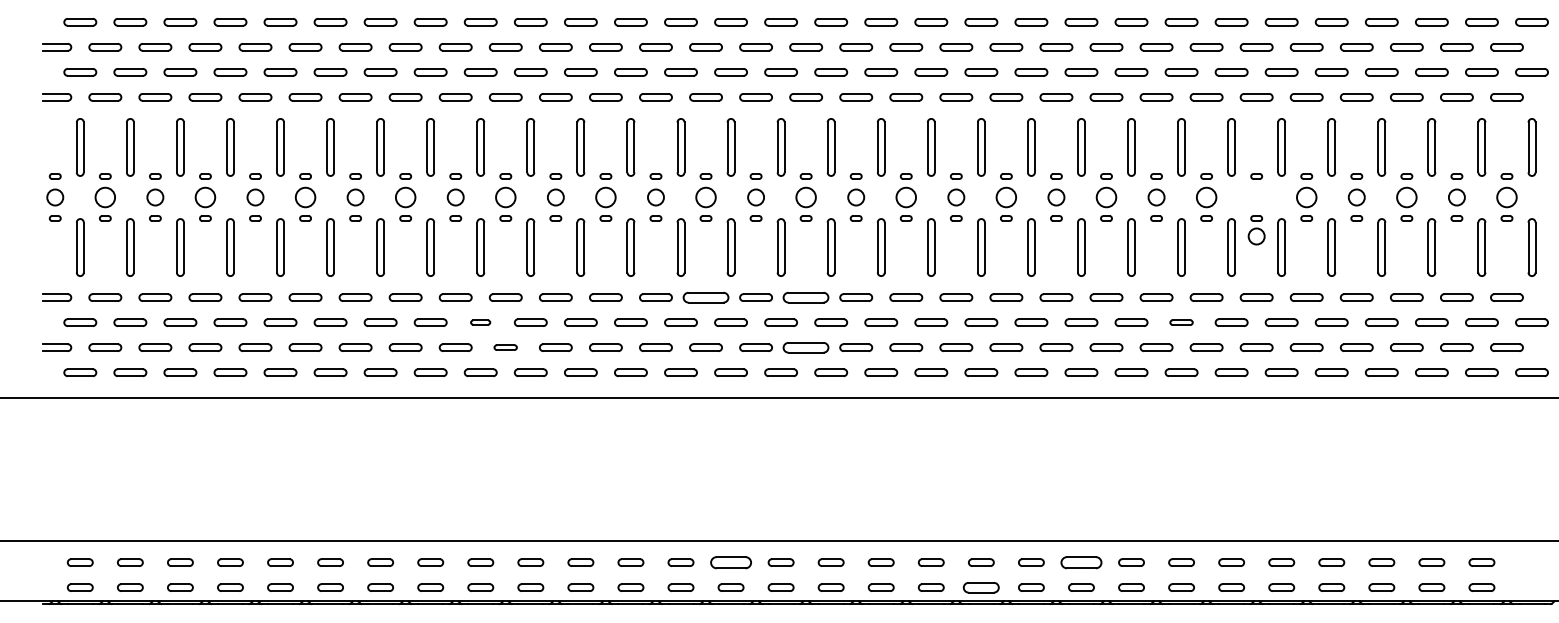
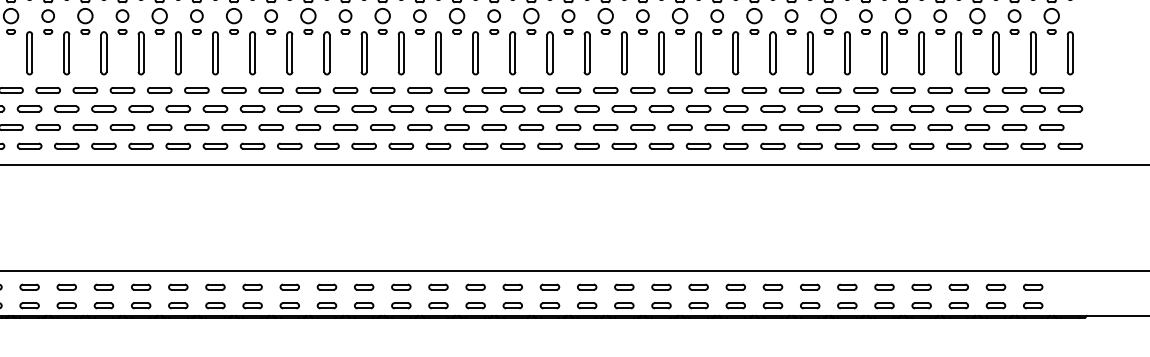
circle: (1256, 236) -> (865, 16), moved
part: (705, 297) -> (456, 90), size x0.71
part: (806, 297) -> (531, 90), size x0.71
part: (480, 322) -> (289, 108), size x1.67
part: (1181, 322) -> (810, 108), size x1.43
part: (505, 347) -> (308, 127), size x1.43
part: (806, 347) -> (531, 127), size x0.71
part: (730, 562) -> (475, 287), size x0.62
part: (1081, 562) -> (735, 287), size x0.62
part: (981, 587) -> (661, 305), size x0.71

